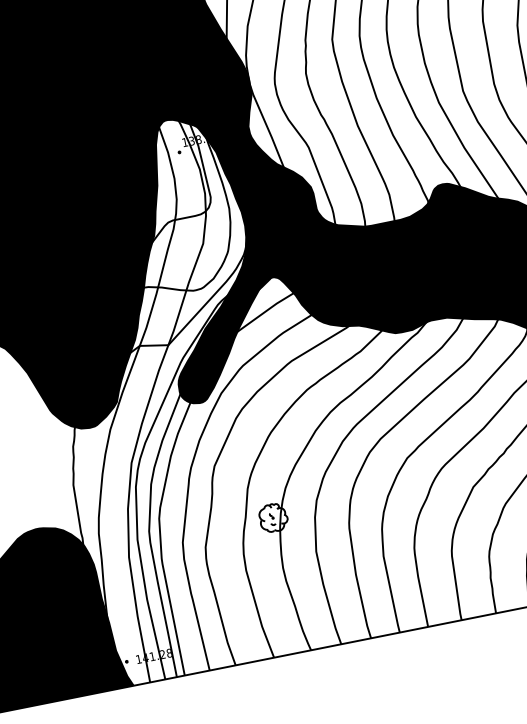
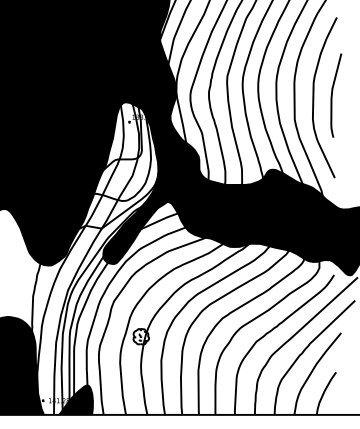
fill: (181, 648) -> (75, 399), added

